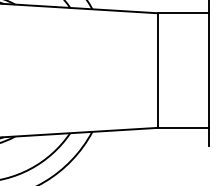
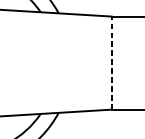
line: (157, 70) -> (111, 63), solid -> dashed

